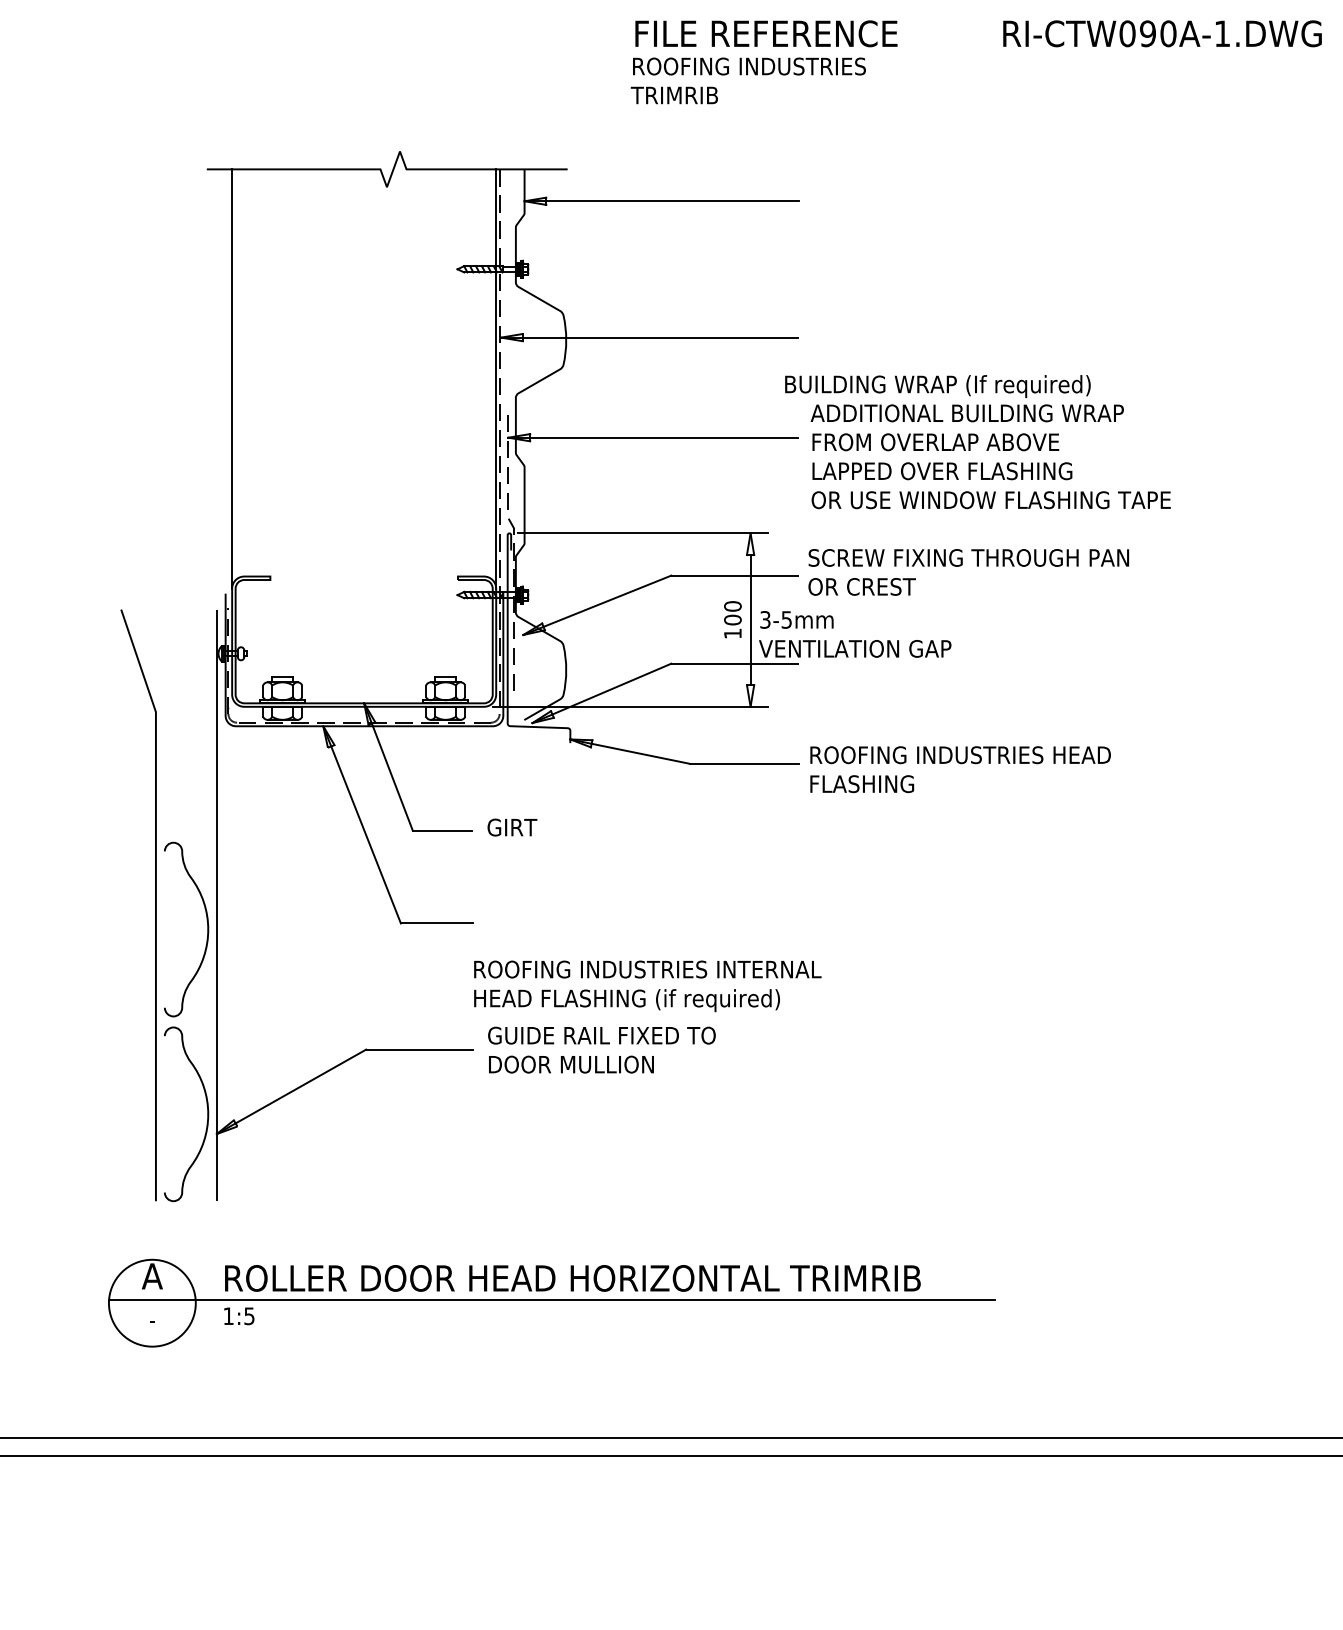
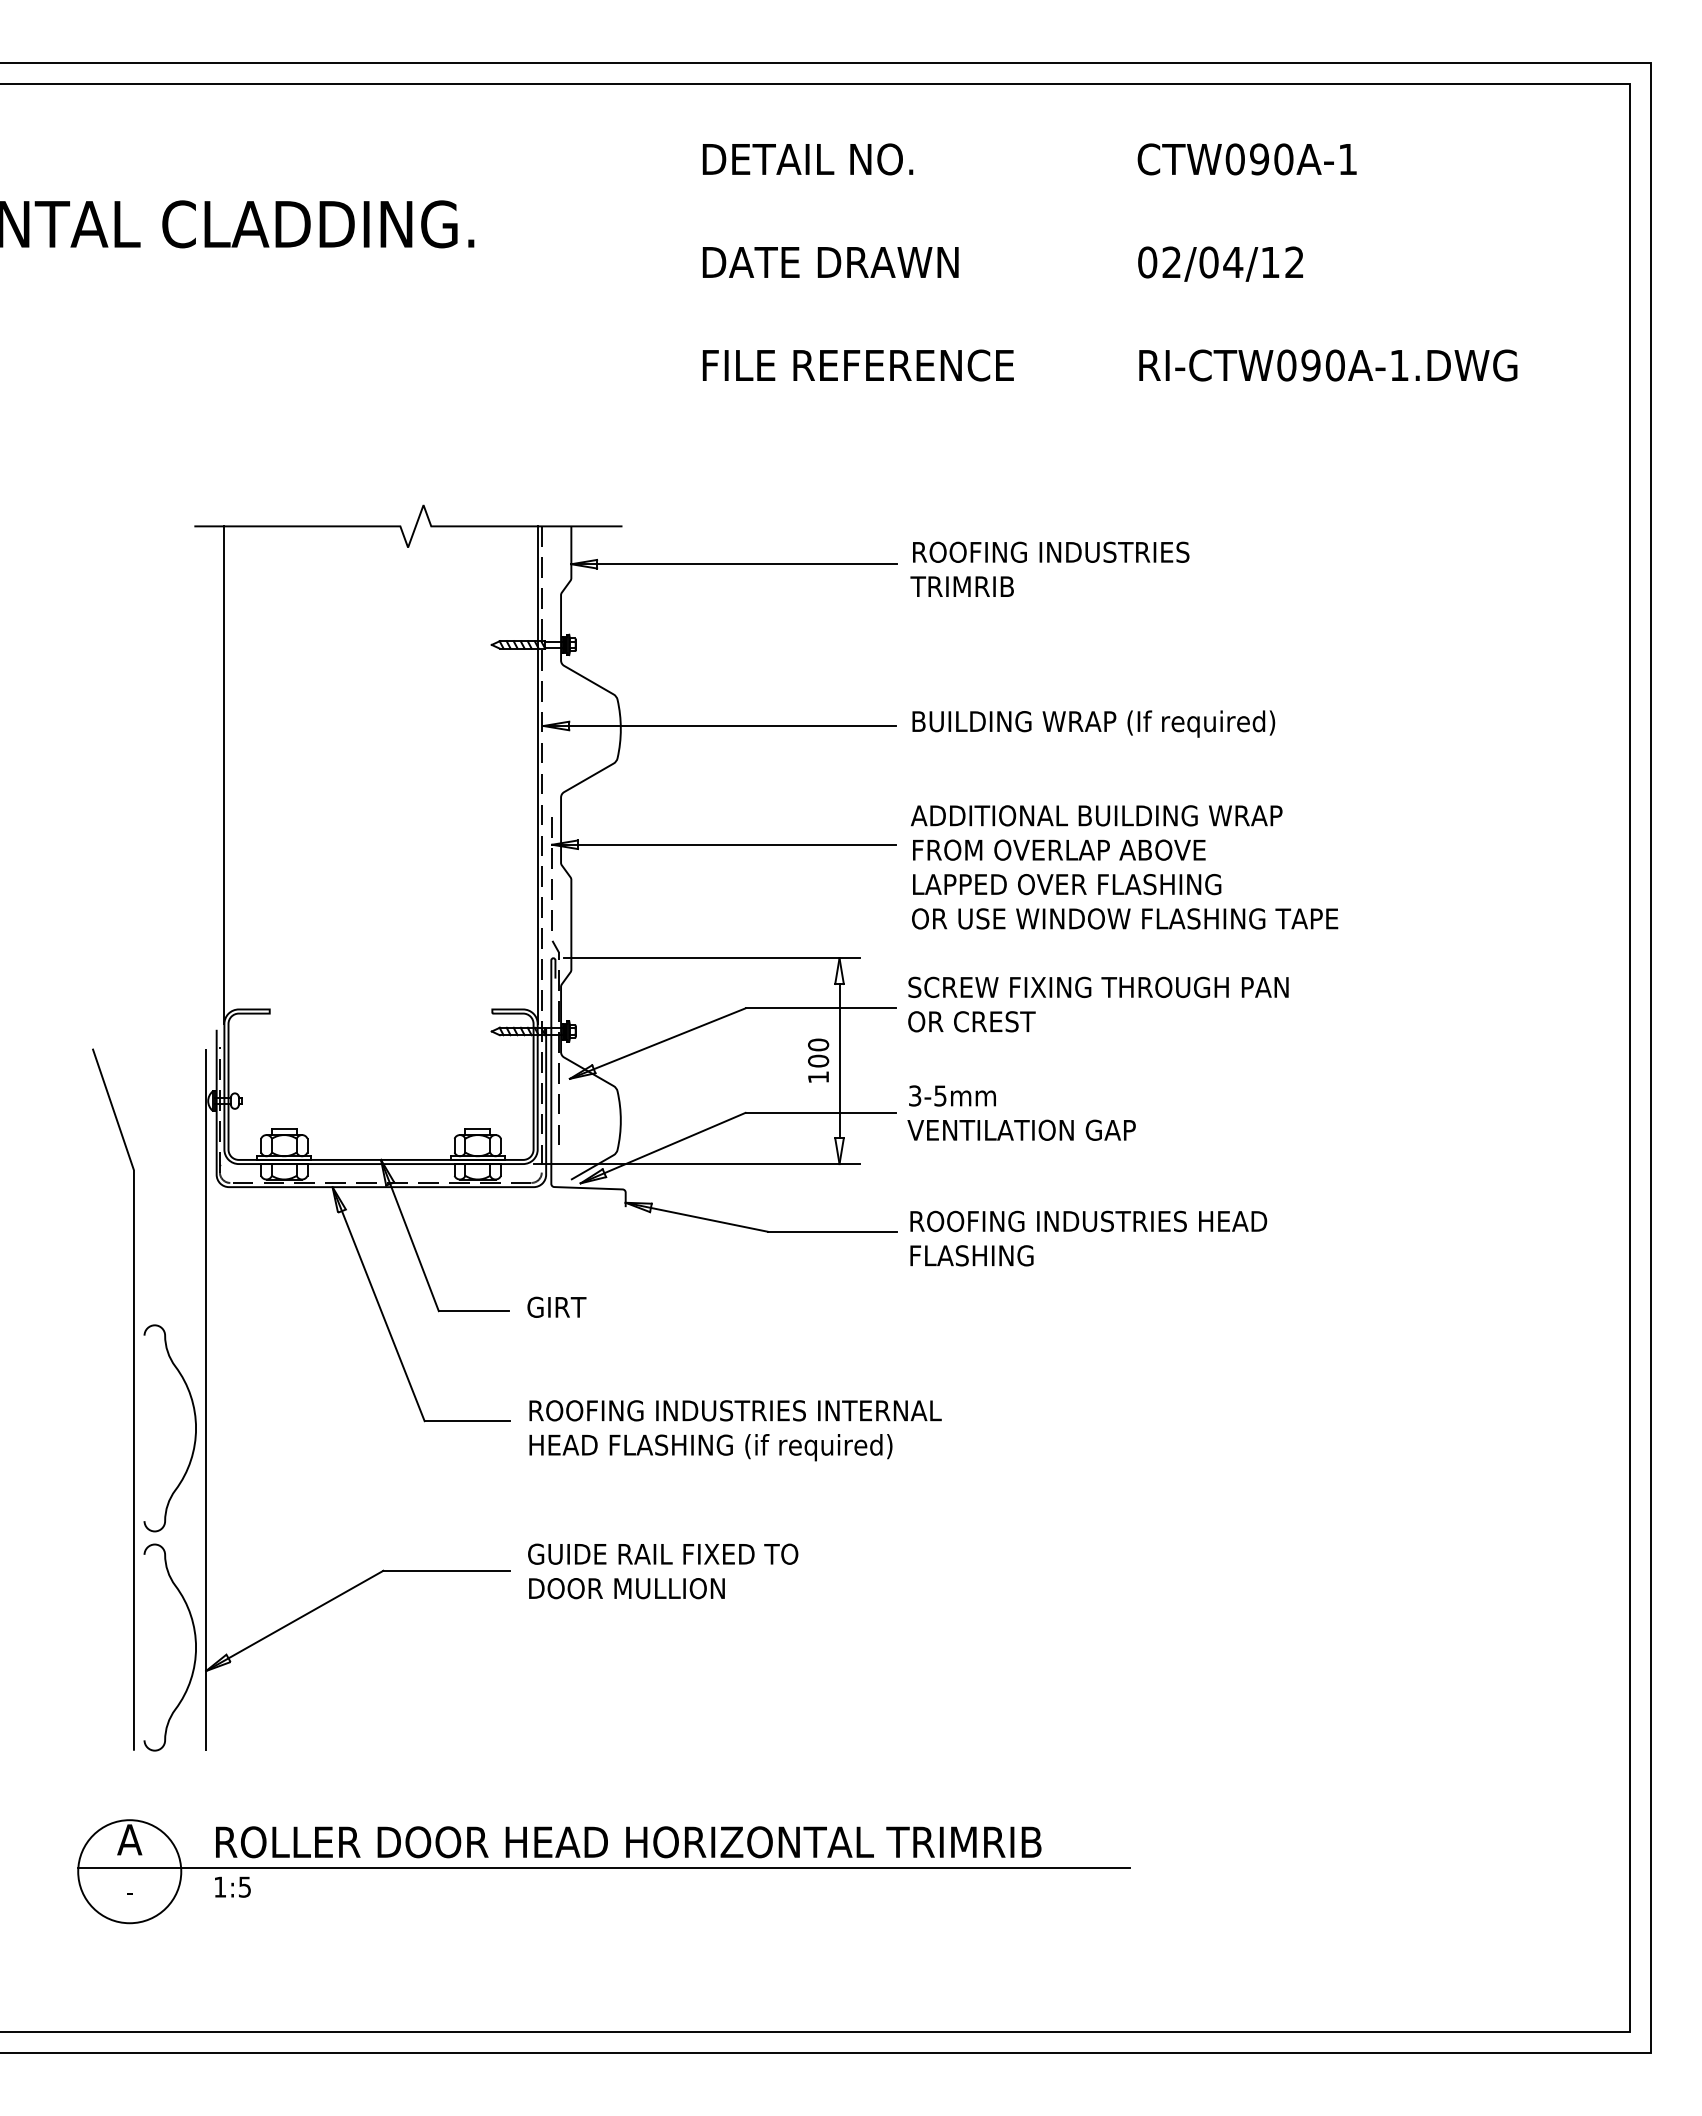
text: (748, 80) -> (1049, 568), moved
text: (937, 386) -> (1093, 723), moved
text: (855, 633) -> (1021, 1112), moved
text: (647, 986) -> (735, 1430), moved

